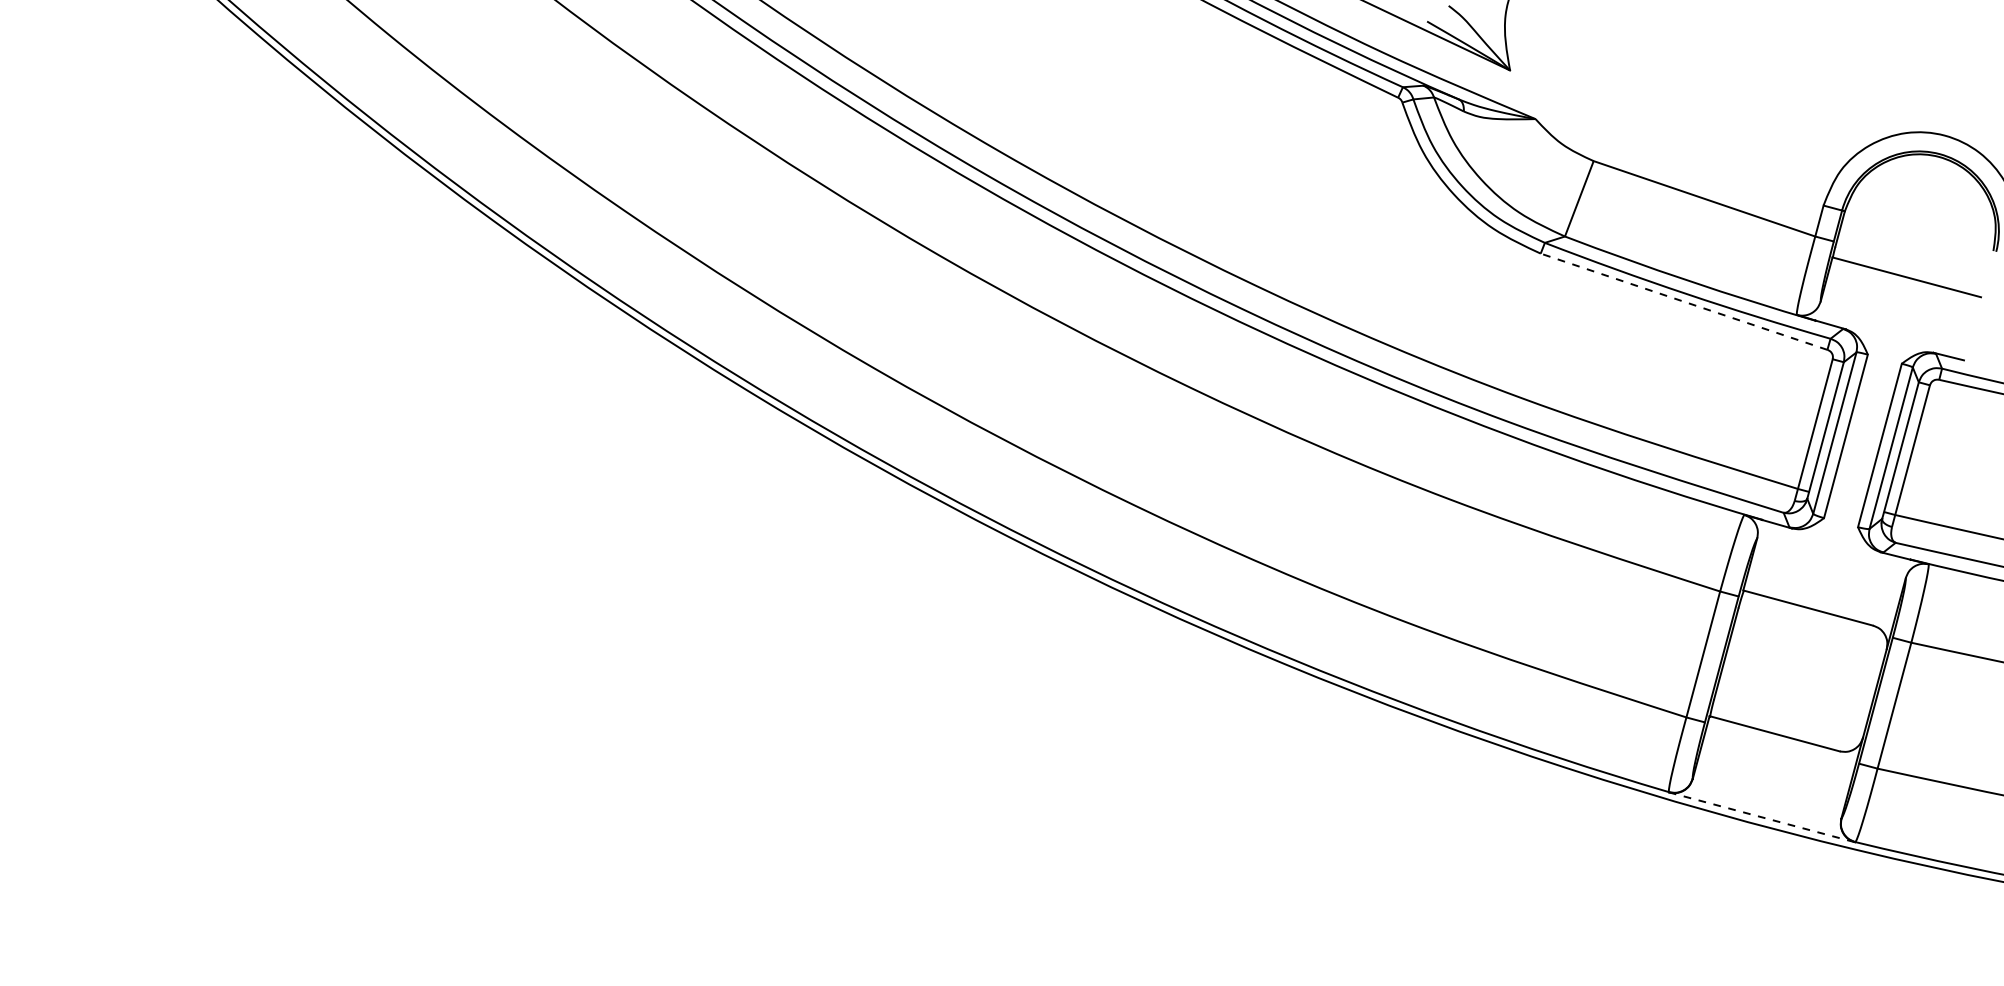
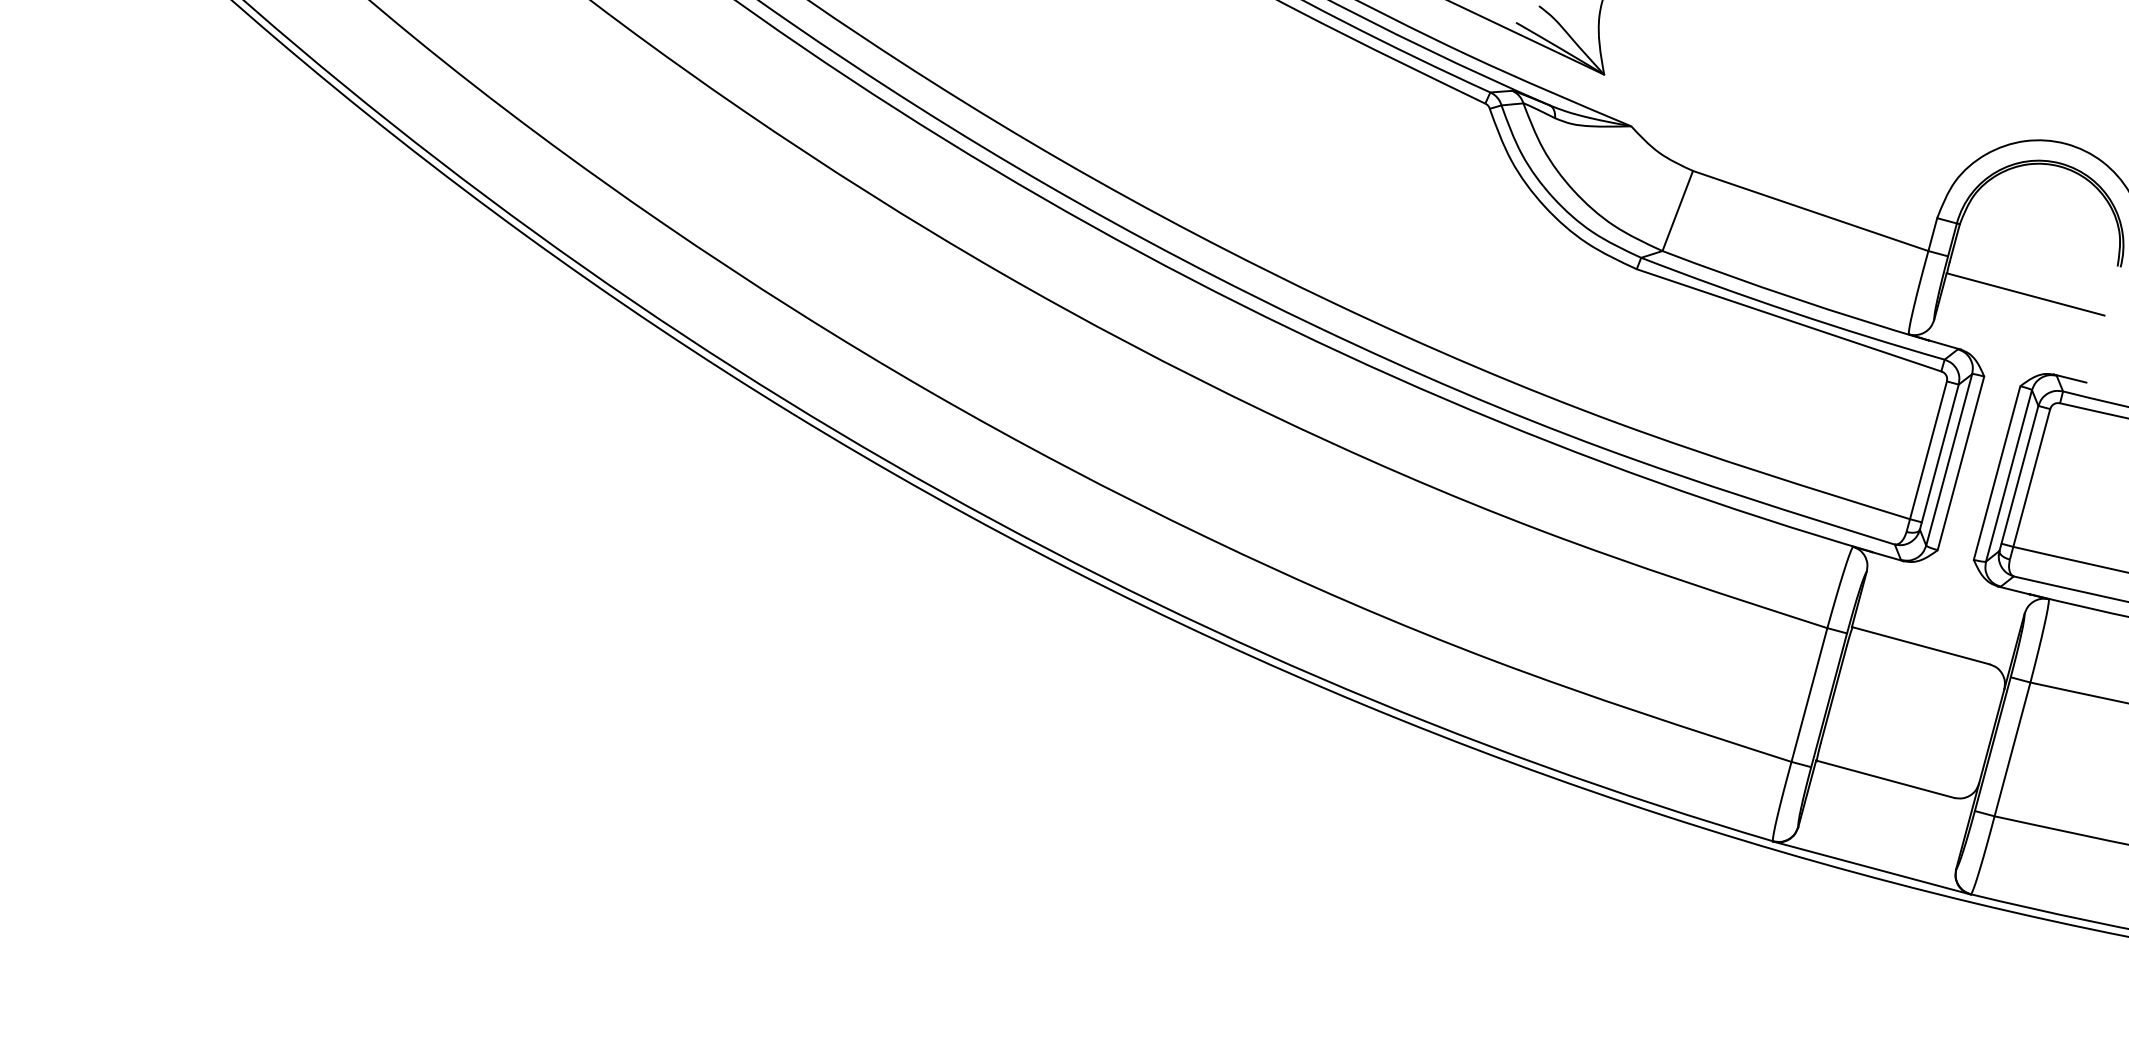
line: (1684, 301) -> (1789, 320), dashed -> solid
line: (1761, 817) -> (1871, 868), dashed -> solid

